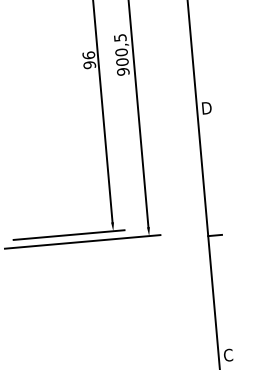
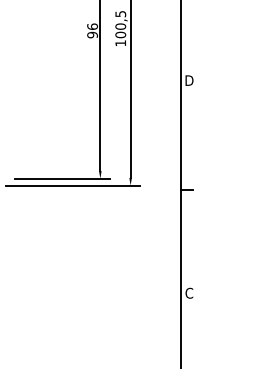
text: (123, 72) -> (120, 43), 900,5 -> 100,5

